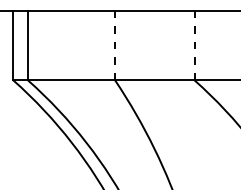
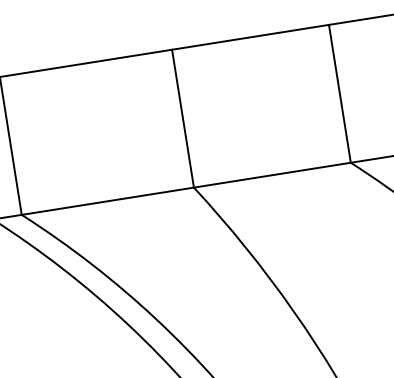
line: (115, 45) -> (183, 118), dashed -> solid
line: (194, 45) -> (339, 94), dashed -> solid

